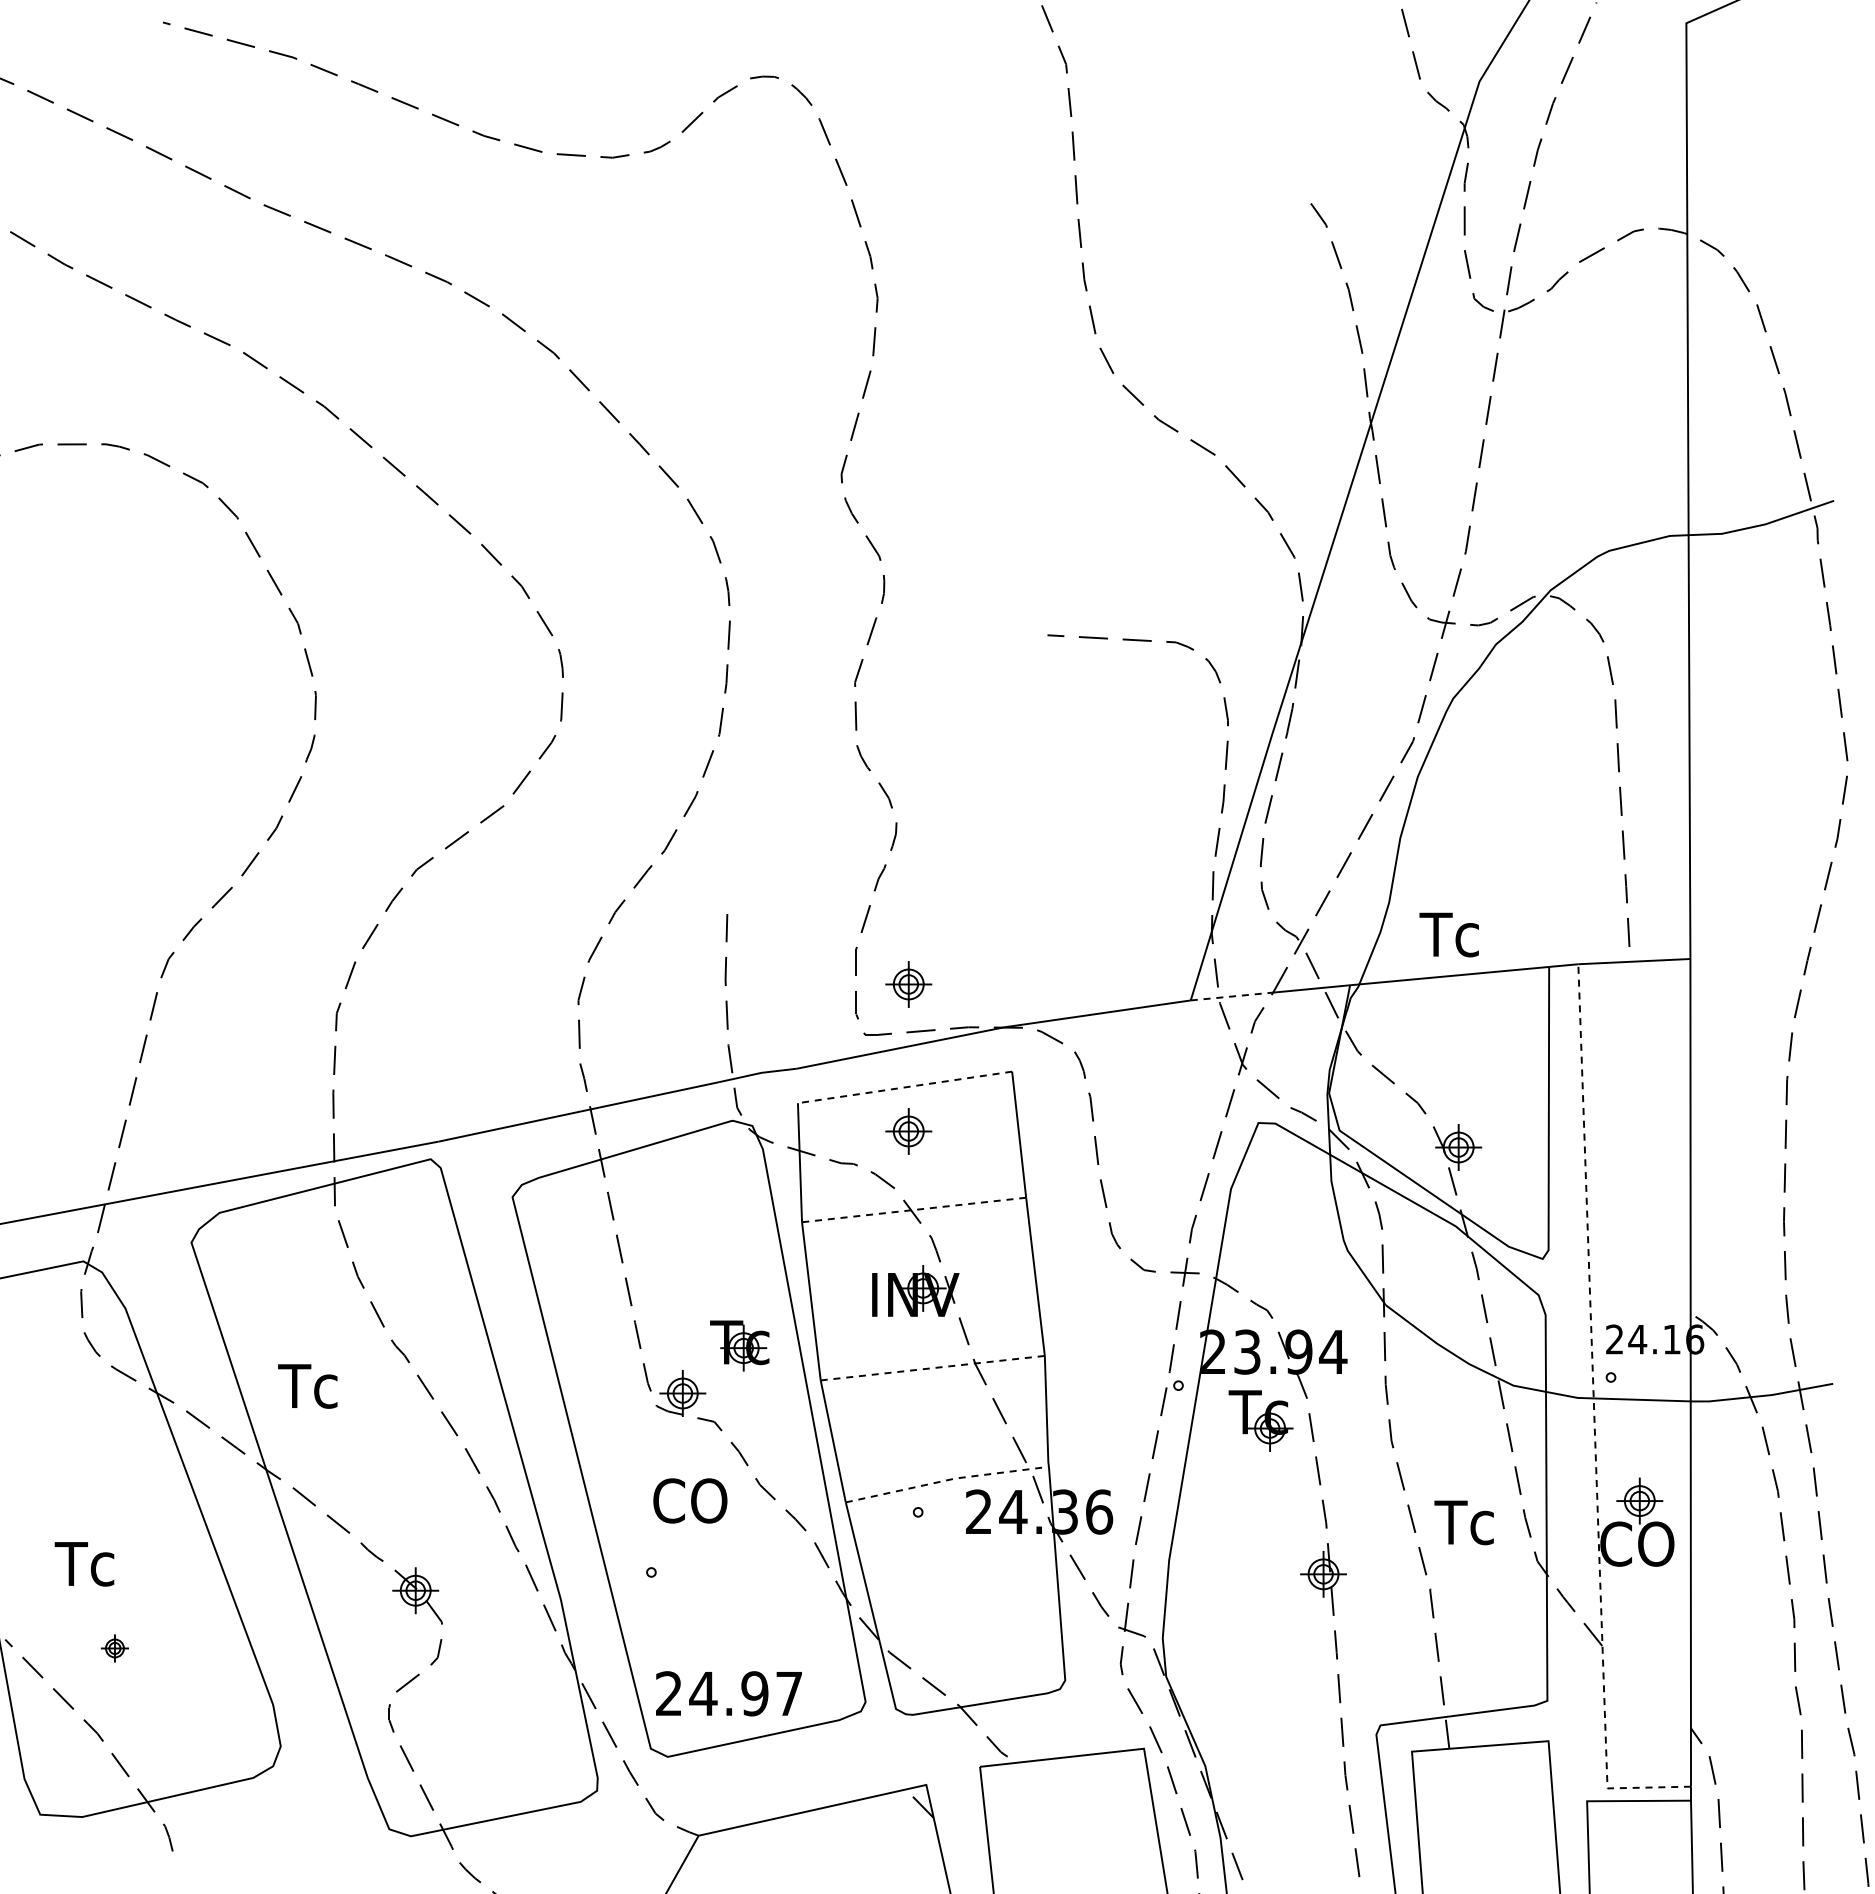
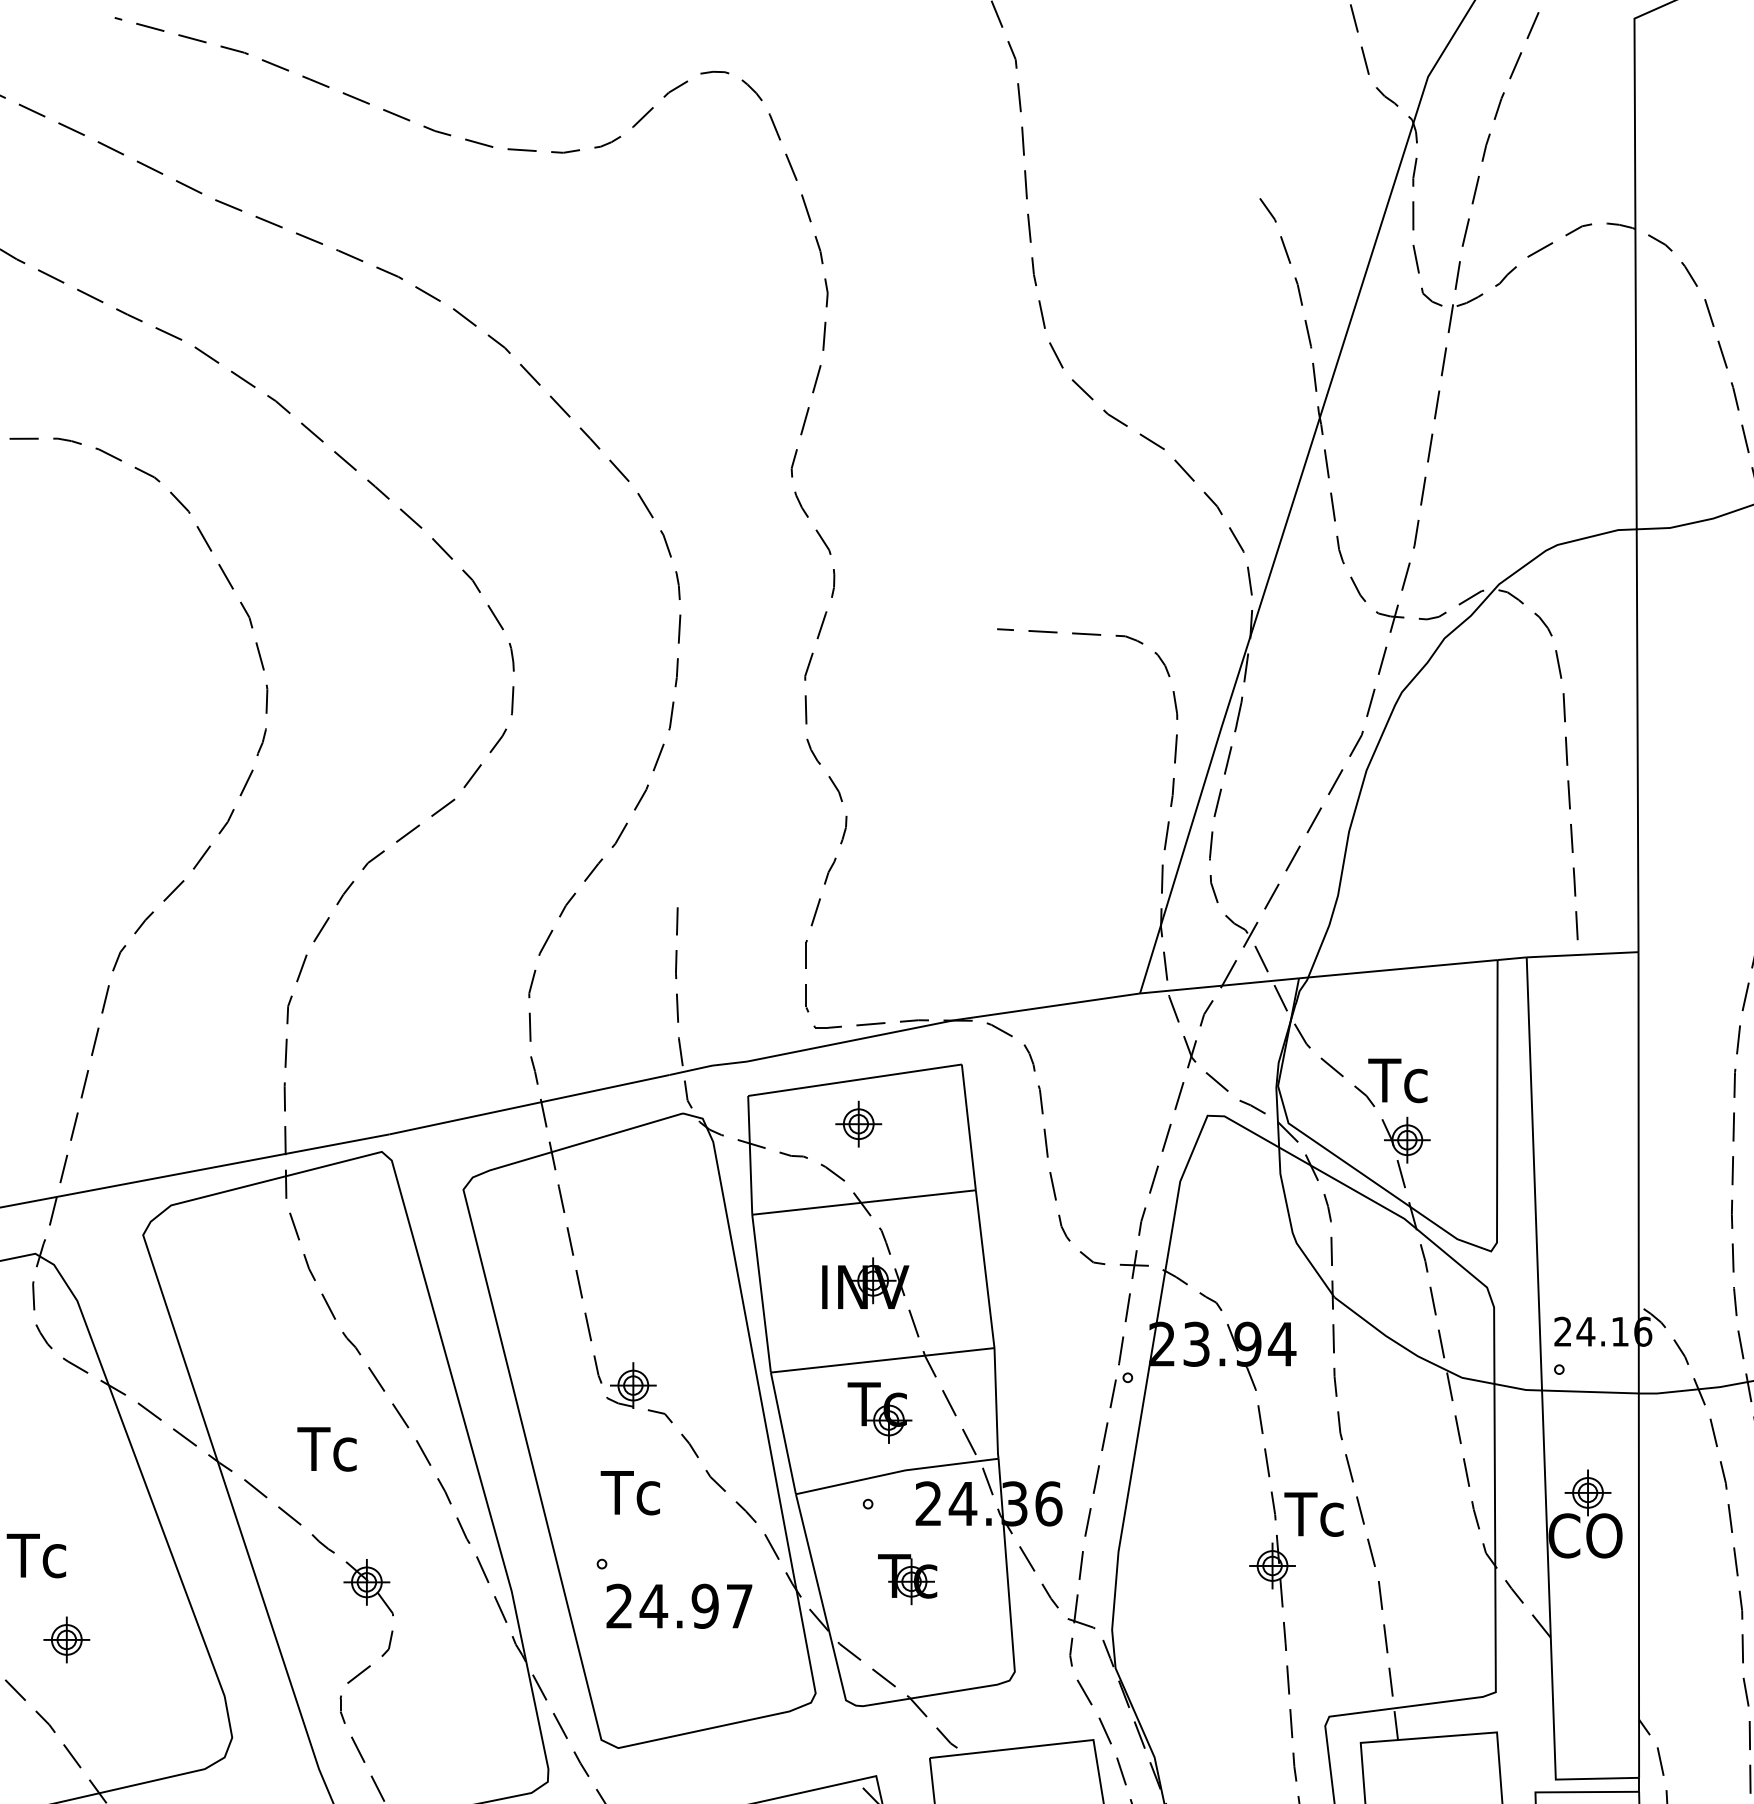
text: (1448, 934) -> (1397, 1080), moved
part: (908, 984) -> (858, 977), removed
line: (1232, 996) -> (1181, 989), dashed -> solid
line: (904, 1087) -> (854, 1080), dashed -> solid
line: (914, 1209) -> (864, 1202), dashed -> solid
part: (739, 1345) -> (907, 1579), moved
line: (932, 1368) -> (882, 1360), dashed -> solid
text: (307, 1386) -> (326, 1449), moved
line: (1594, 1418) -> (1542, 1410), dashed -> solid
part: (1260, 1420) -> (879, 1412), moved
line: (947, 1480) -> (897, 1472), dashed -> solid
text: (688, 1500) -> (639, 1492), CO -> Tc
text: (1463, 1522) -> (1313, 1514), moved
part: (114, 1648) -> (66, 1639), size x1.67
text: (728, 1693) -> (678, 1606), moved

